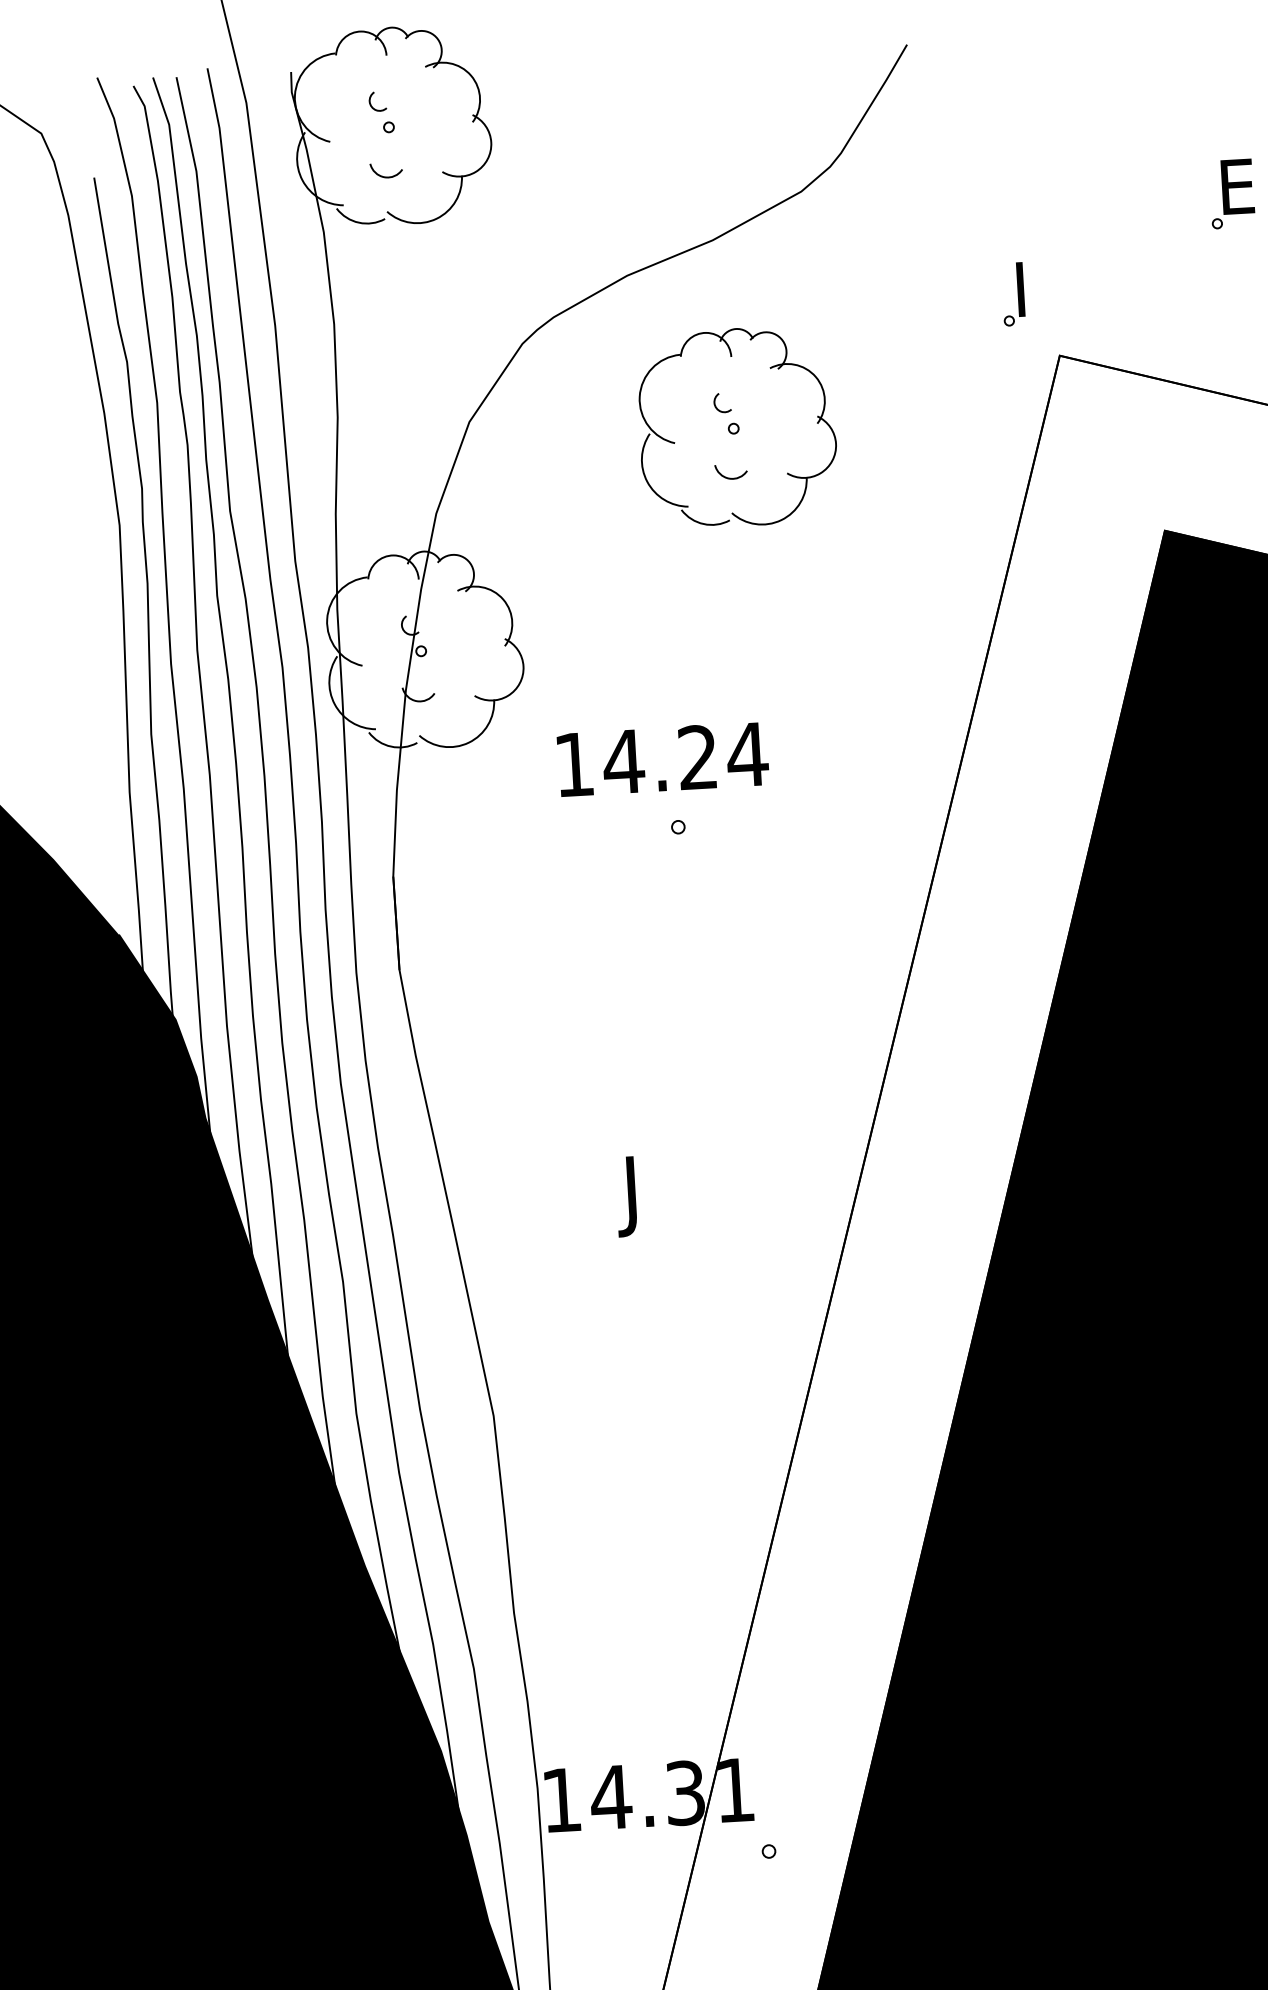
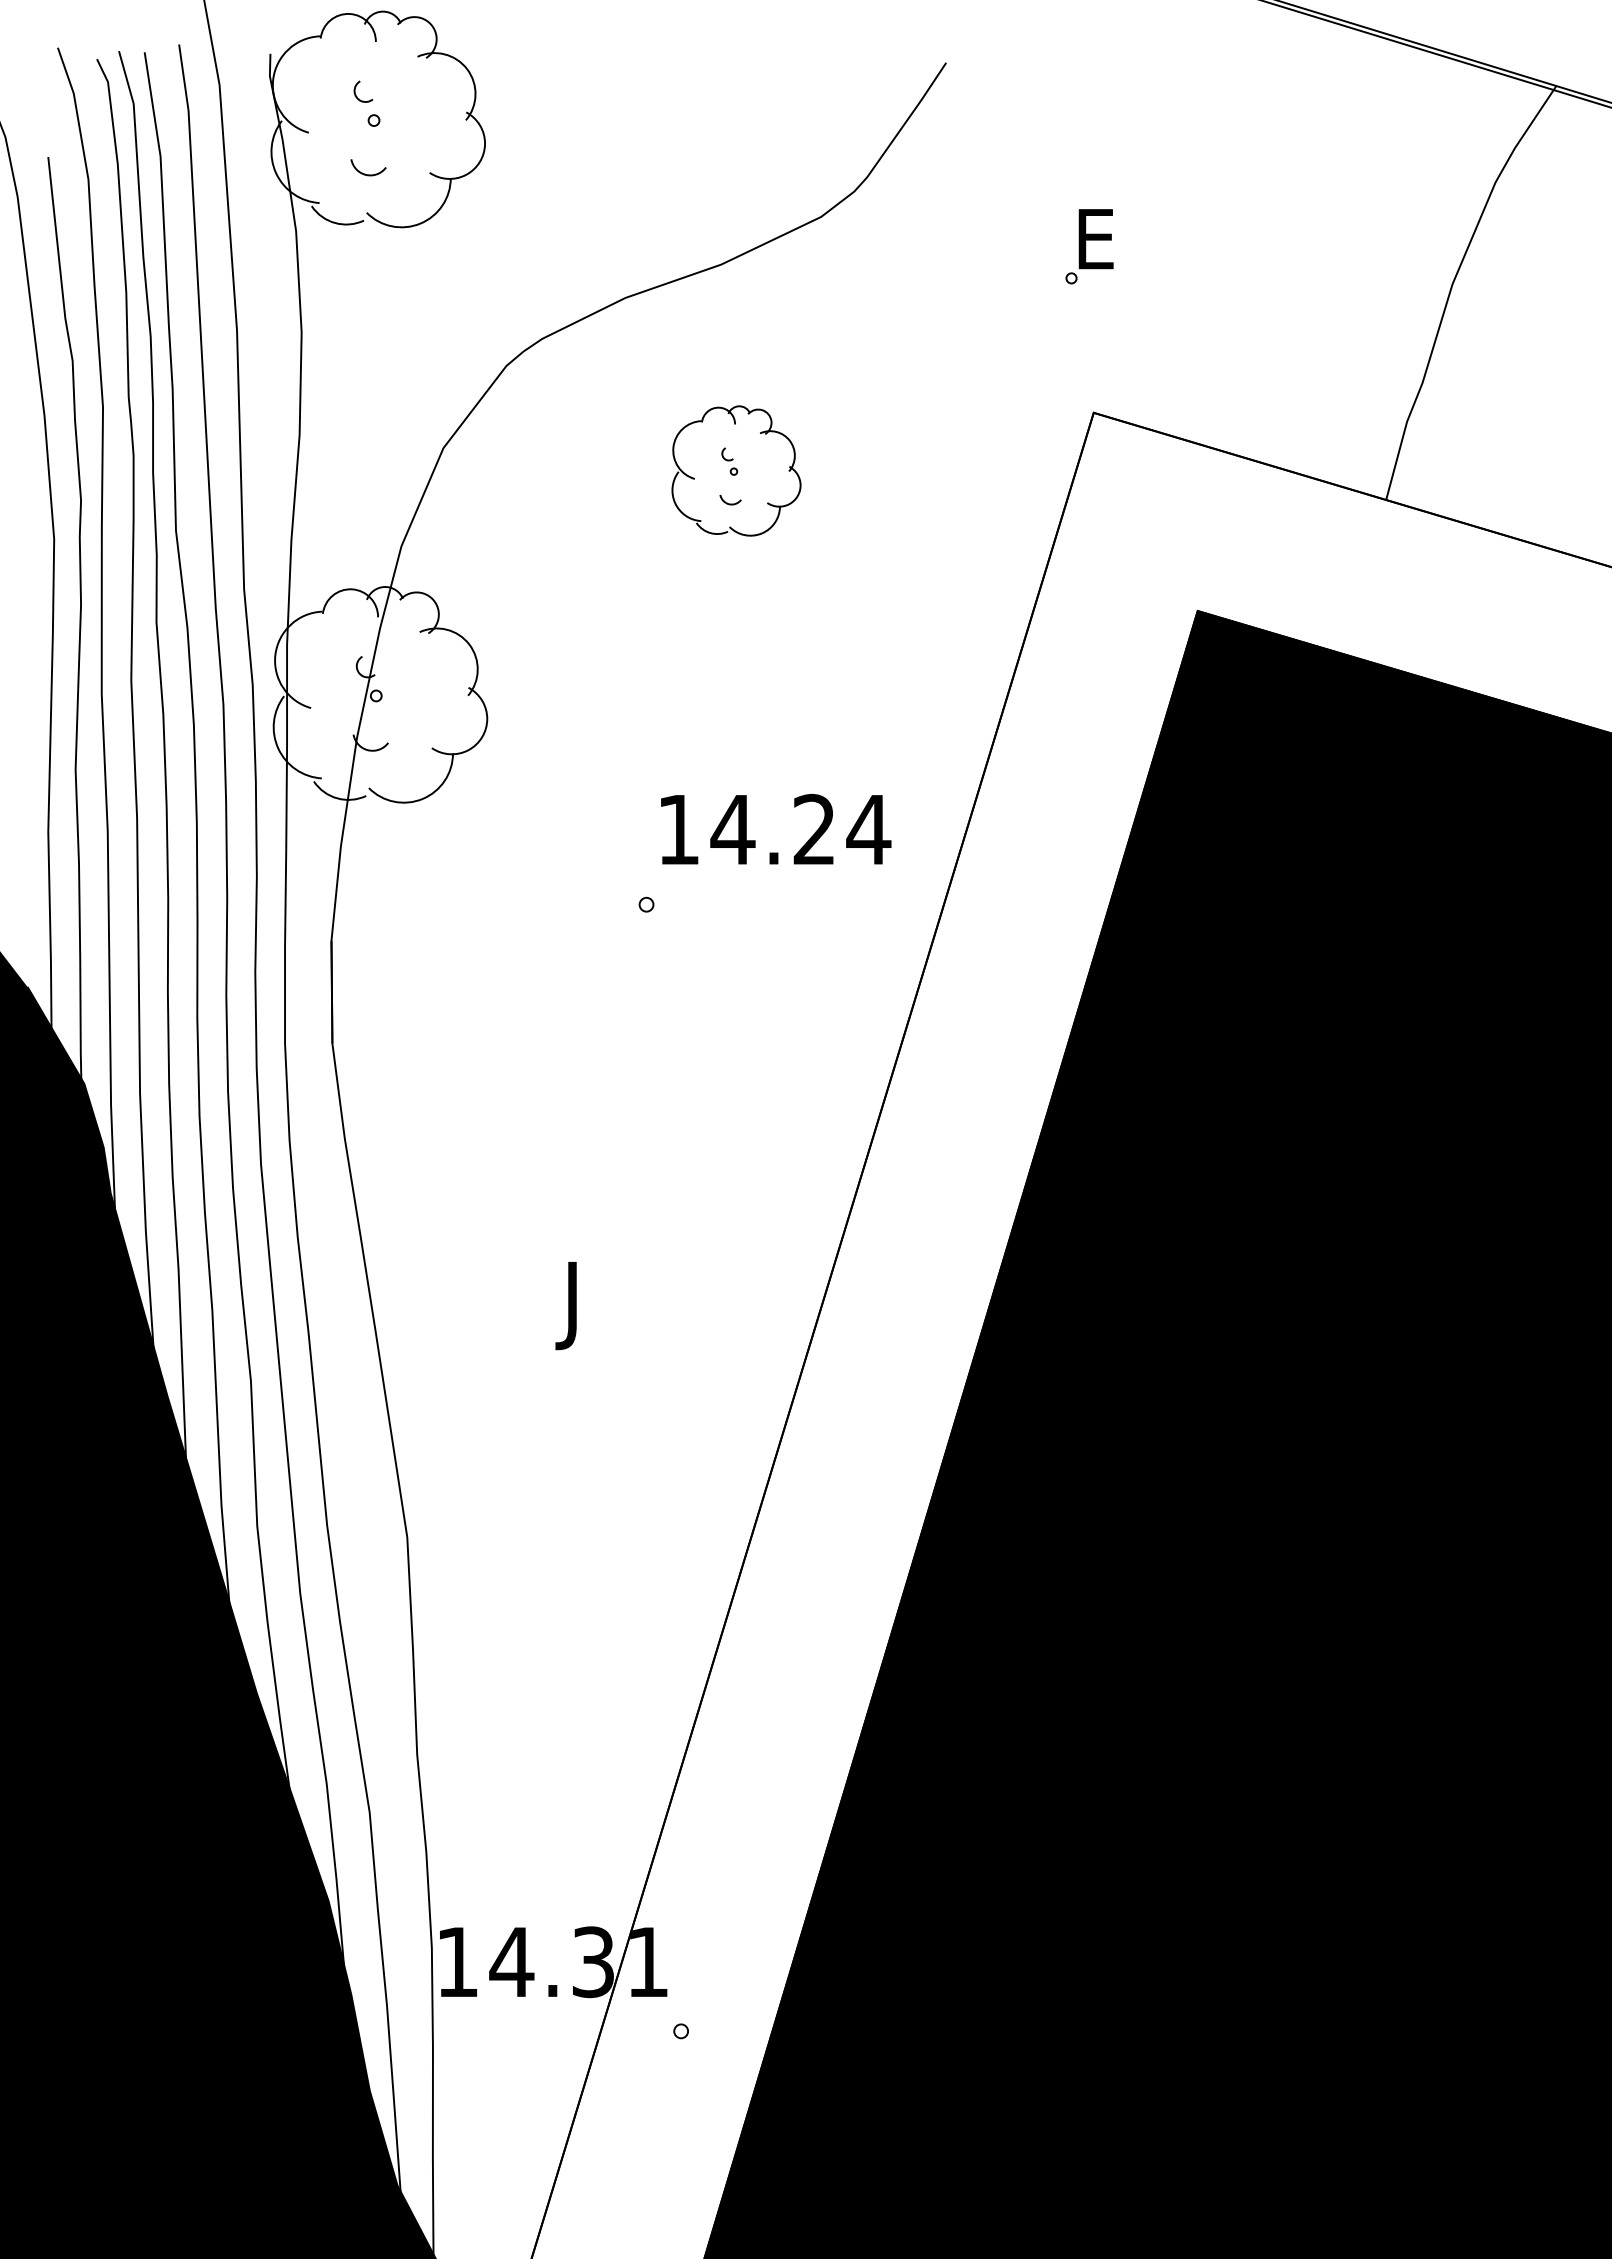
part: (1232, 193) -> (1089, 246), moved
part: (1013, 294) -> (1046, 342), removed
part: (737, 427) -> (736, 470), size x0.6
text: (663, 759) -> (776, 829), moved

